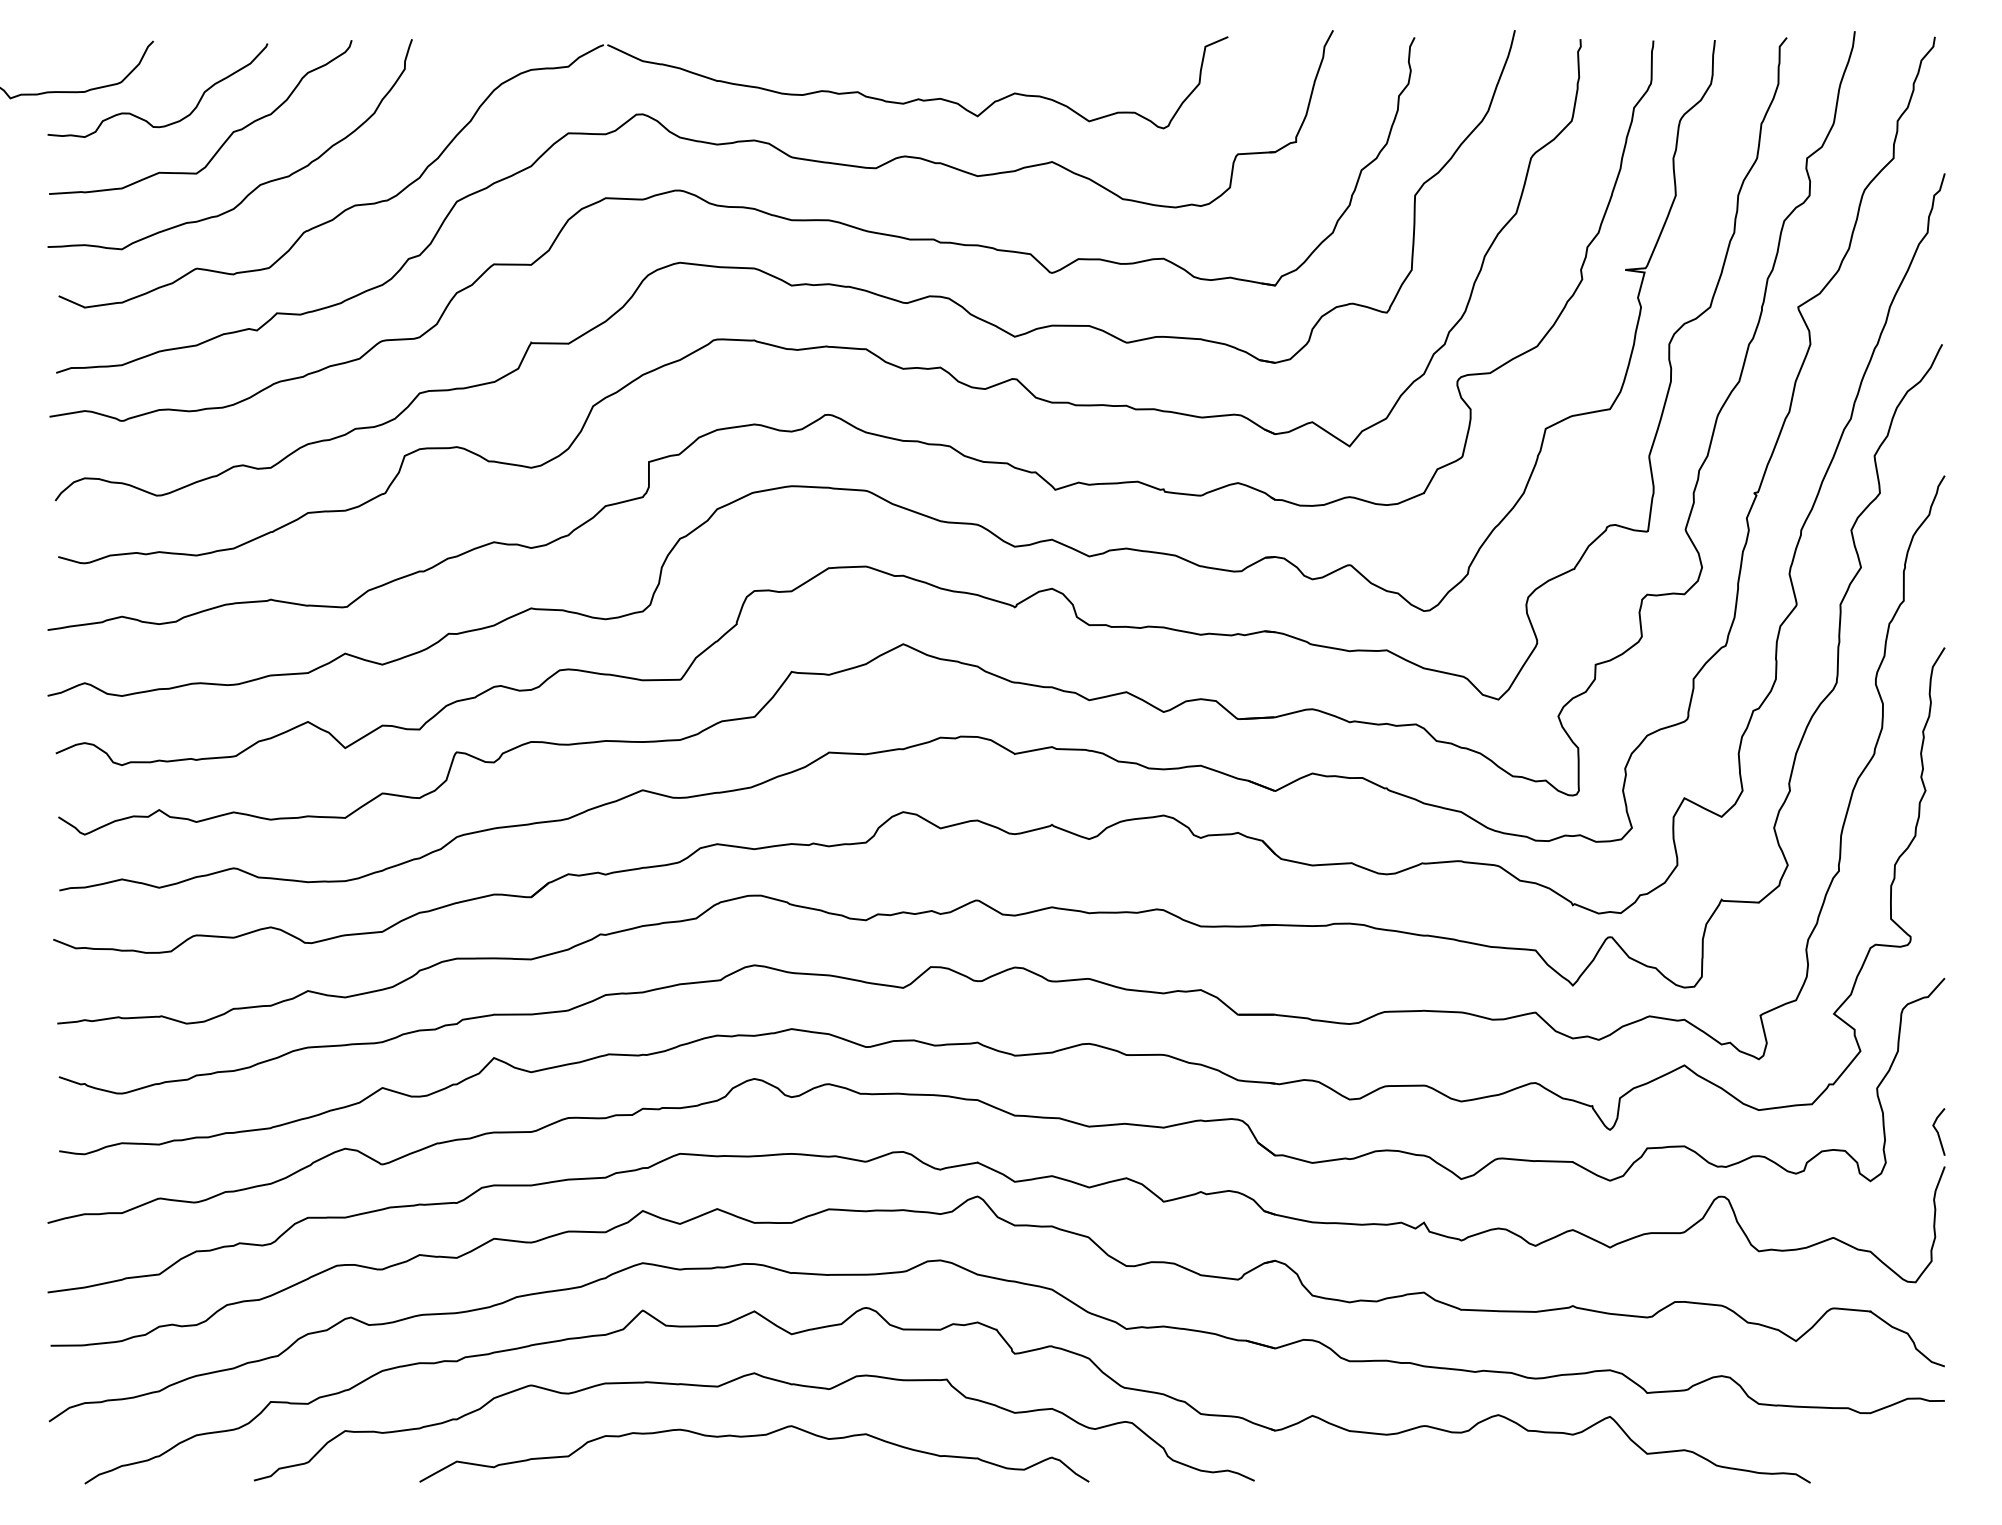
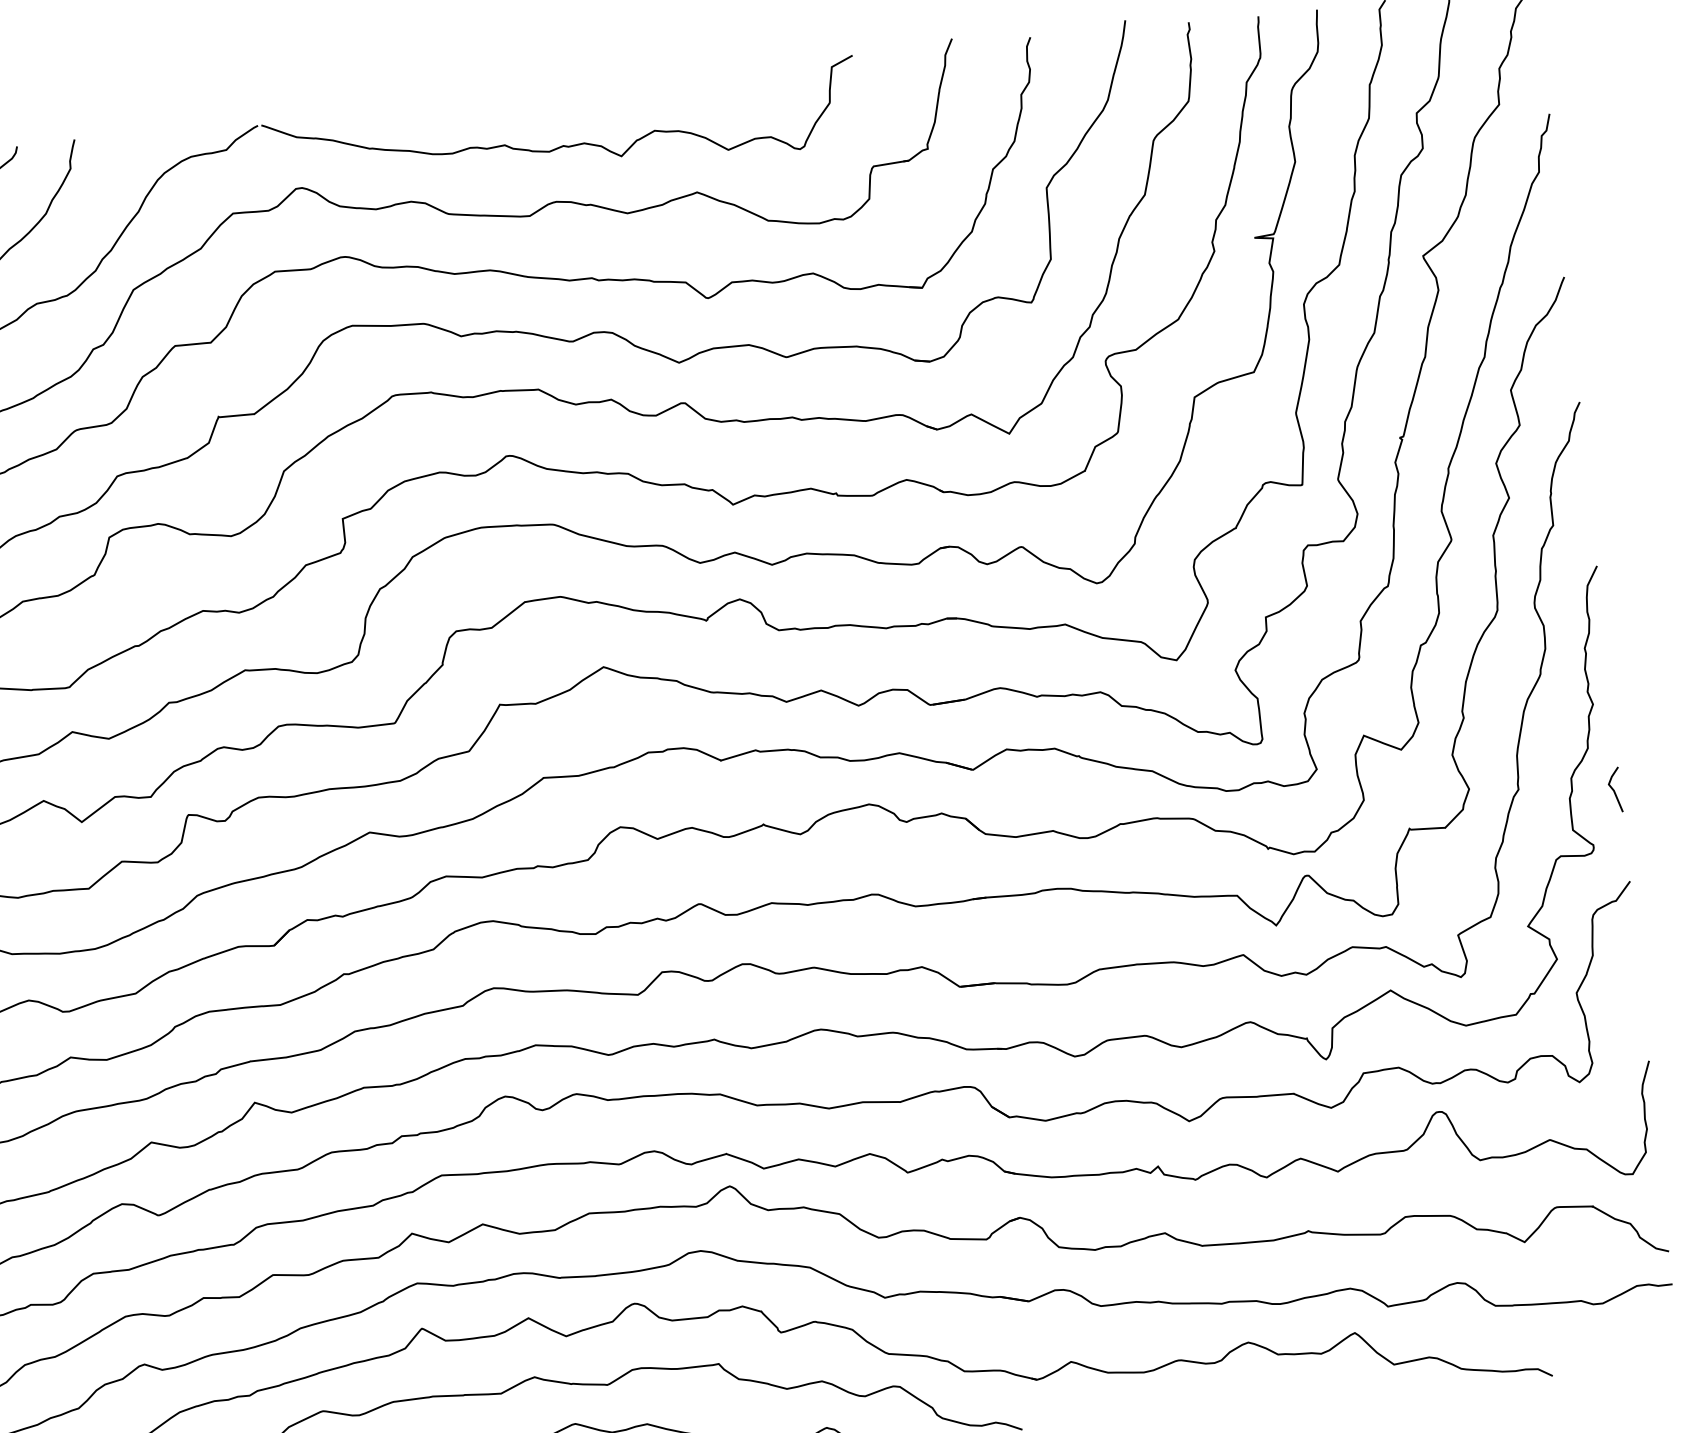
line: (1938, 1131) -> (1614, 789), moved

